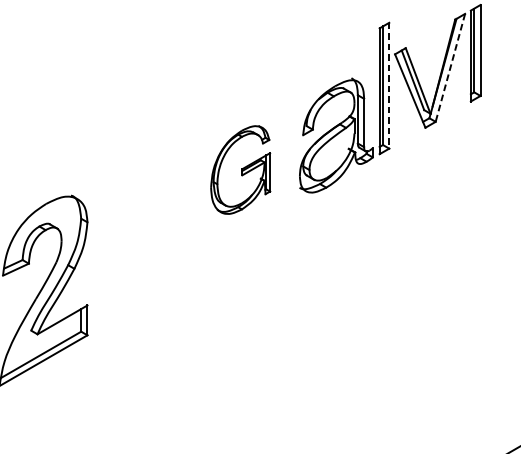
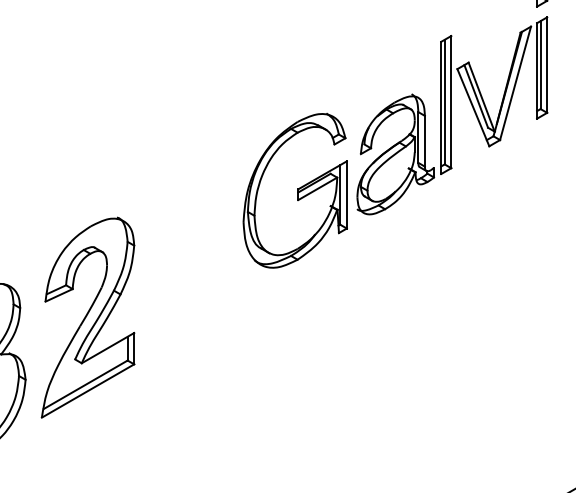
line: (450, 68) -> (515, 83), dashed -> solid
line: (389, 86) -> (451, 102), dashed -> solid
part: (240, 169) -> (294, 190), size x1.67

